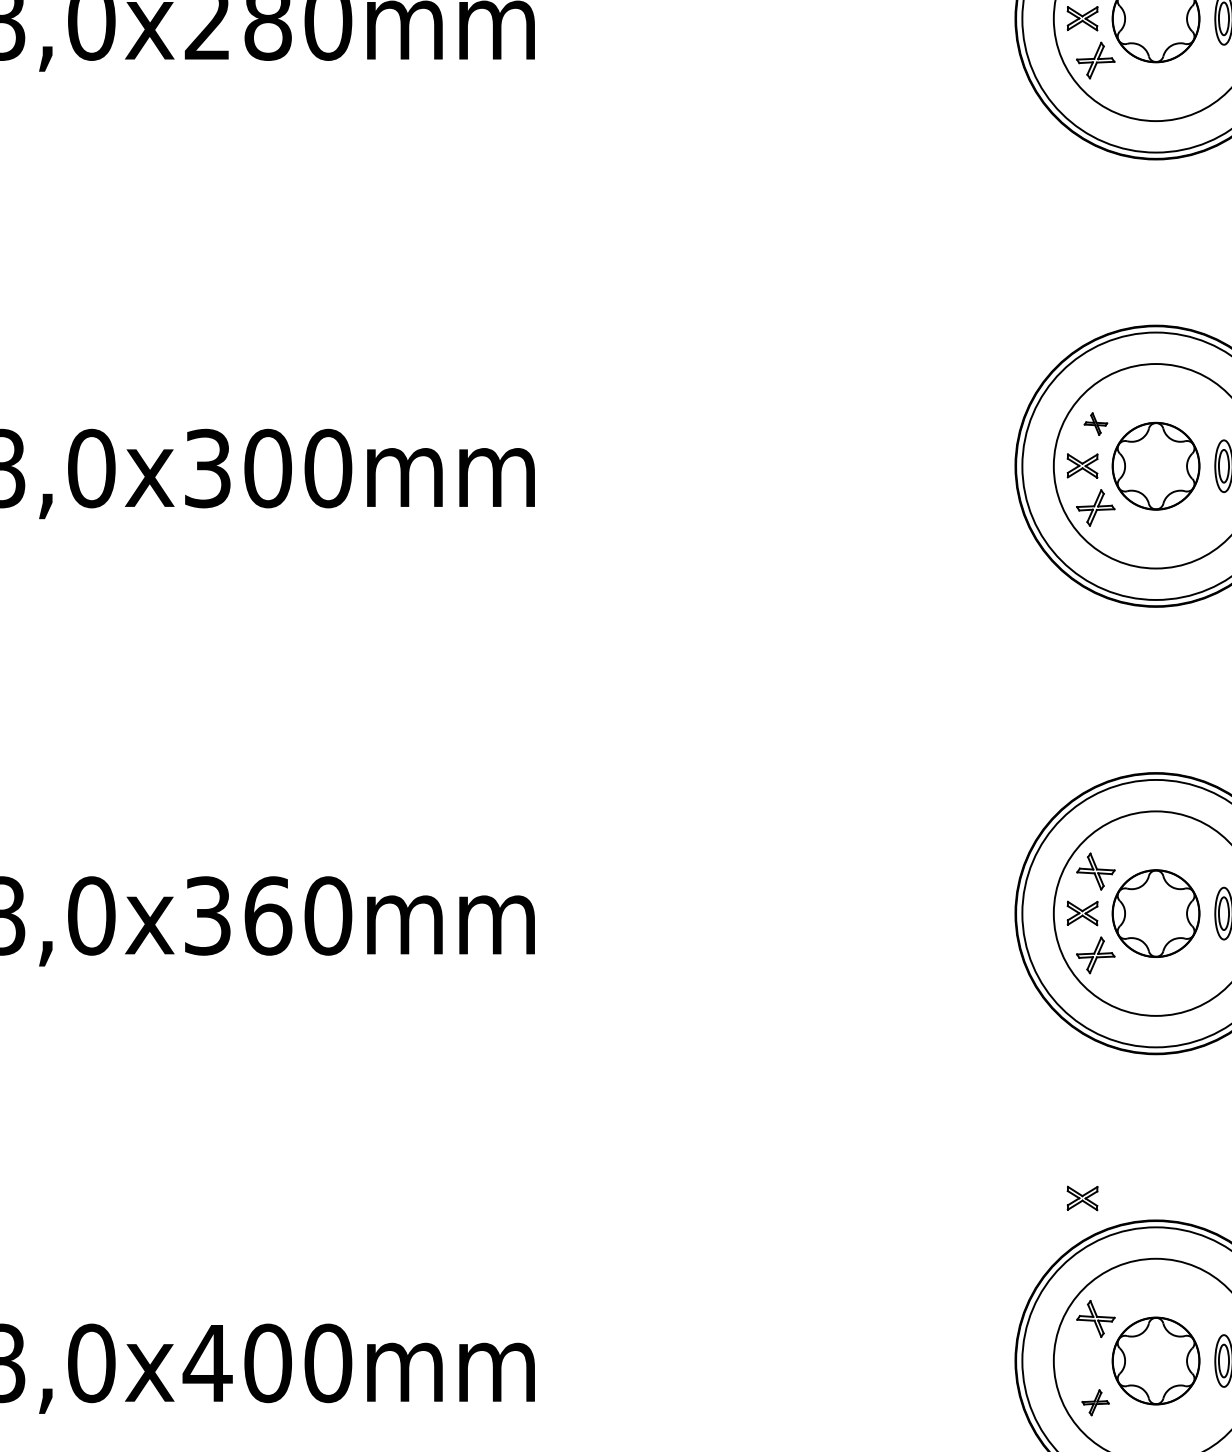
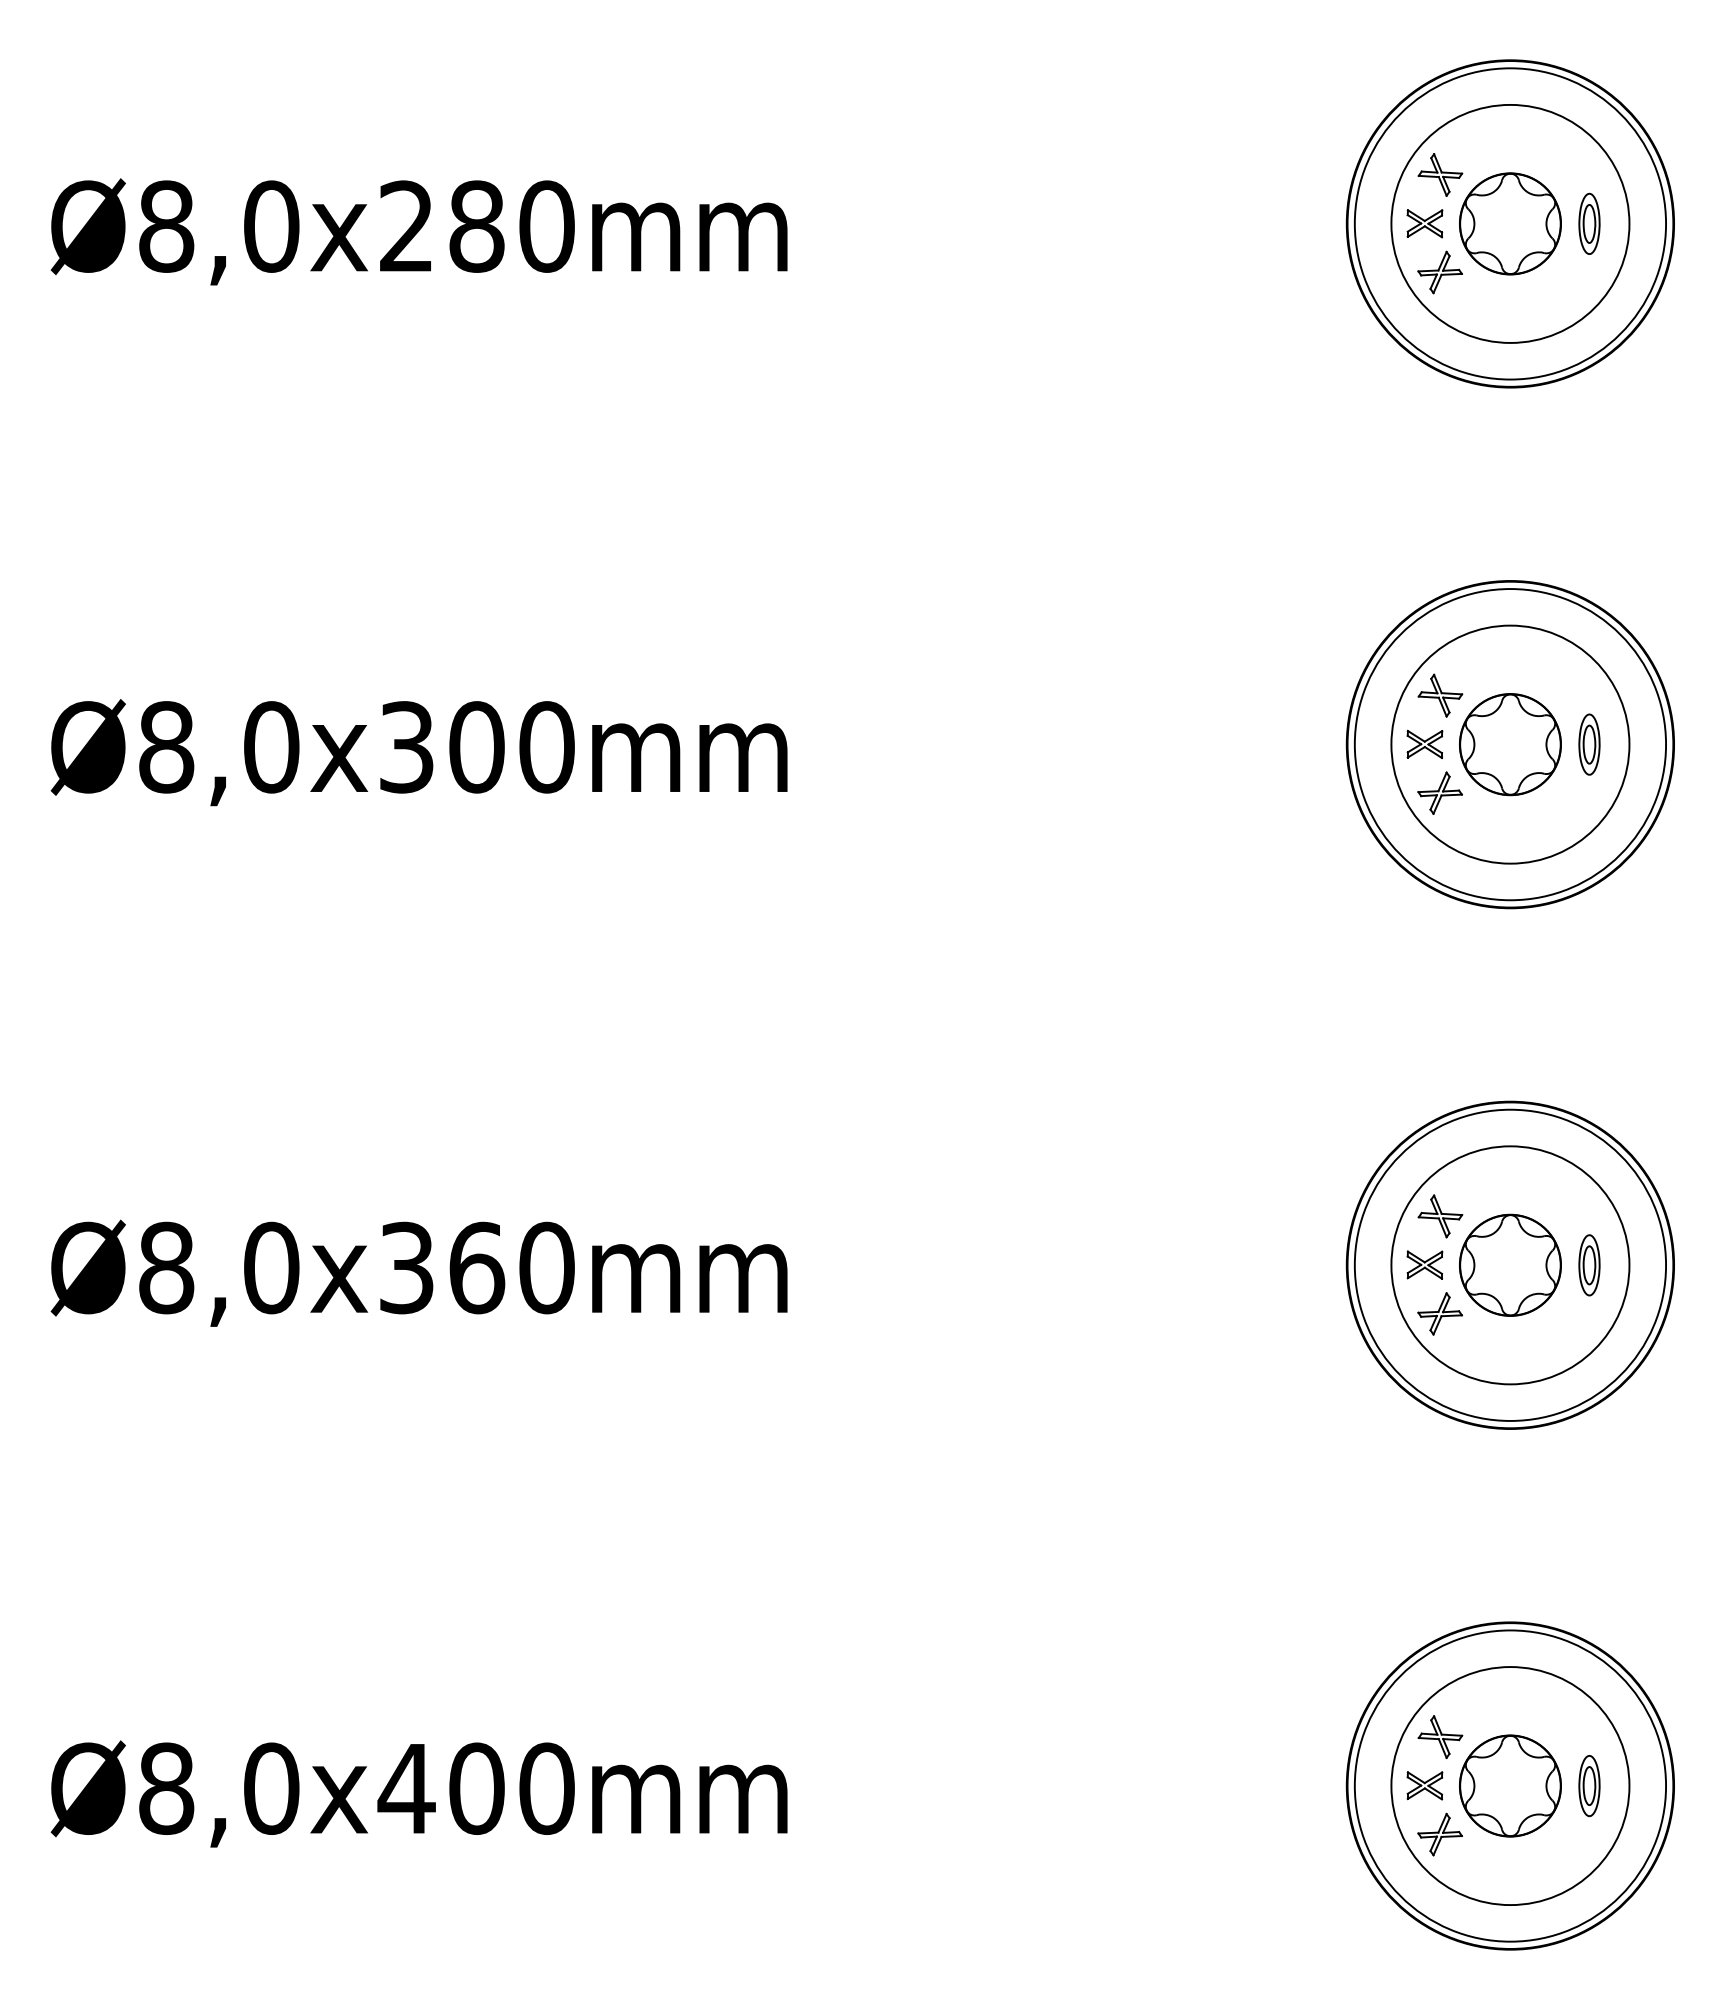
part: (1095, 424) -> (1440, 695), size x1.67
part: (1082, 1198) -> (1424, 1785), moved
part: (1095, 1402) -> (1439, 1834), size x1.43

